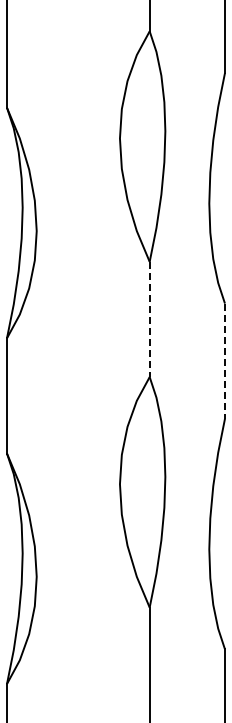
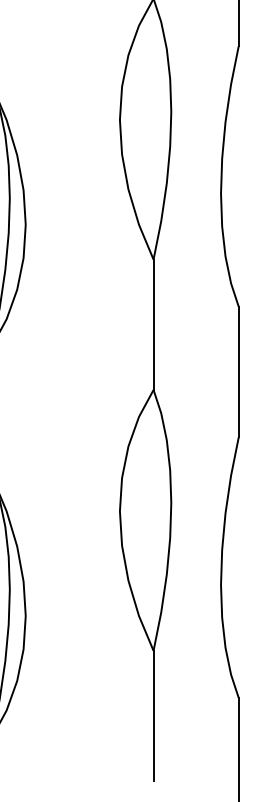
line: (149, 319) -> (153, 324), dashed -> solid
line: (224, 361) -> (238, 372), dashed -> solid

